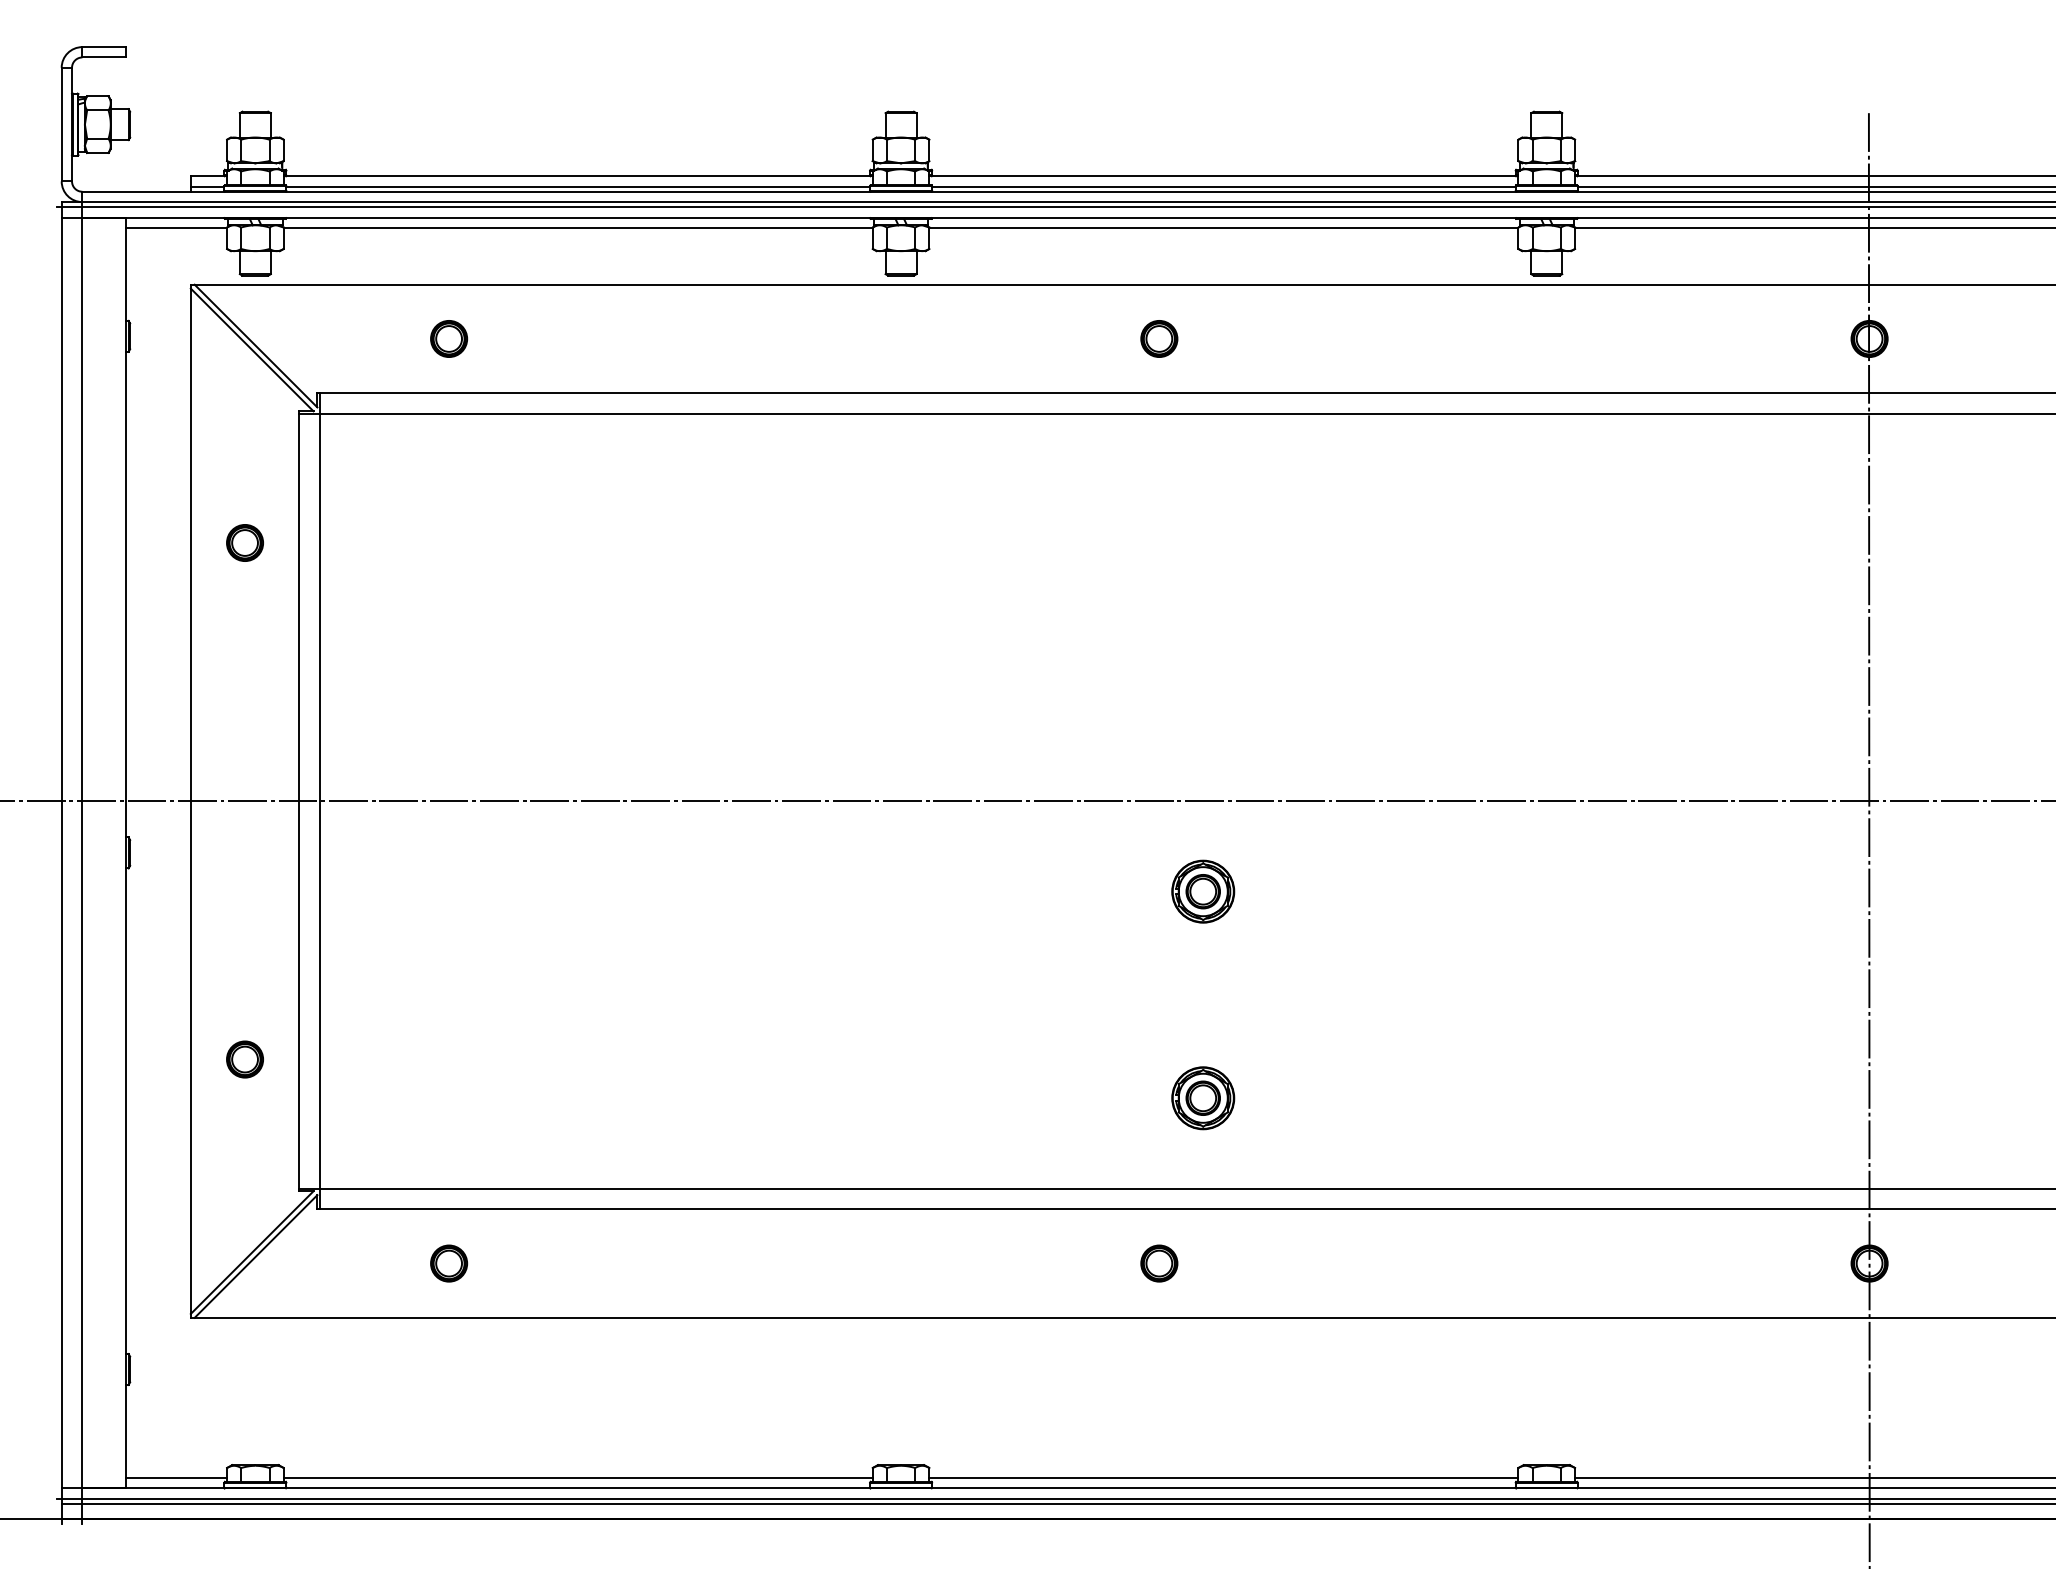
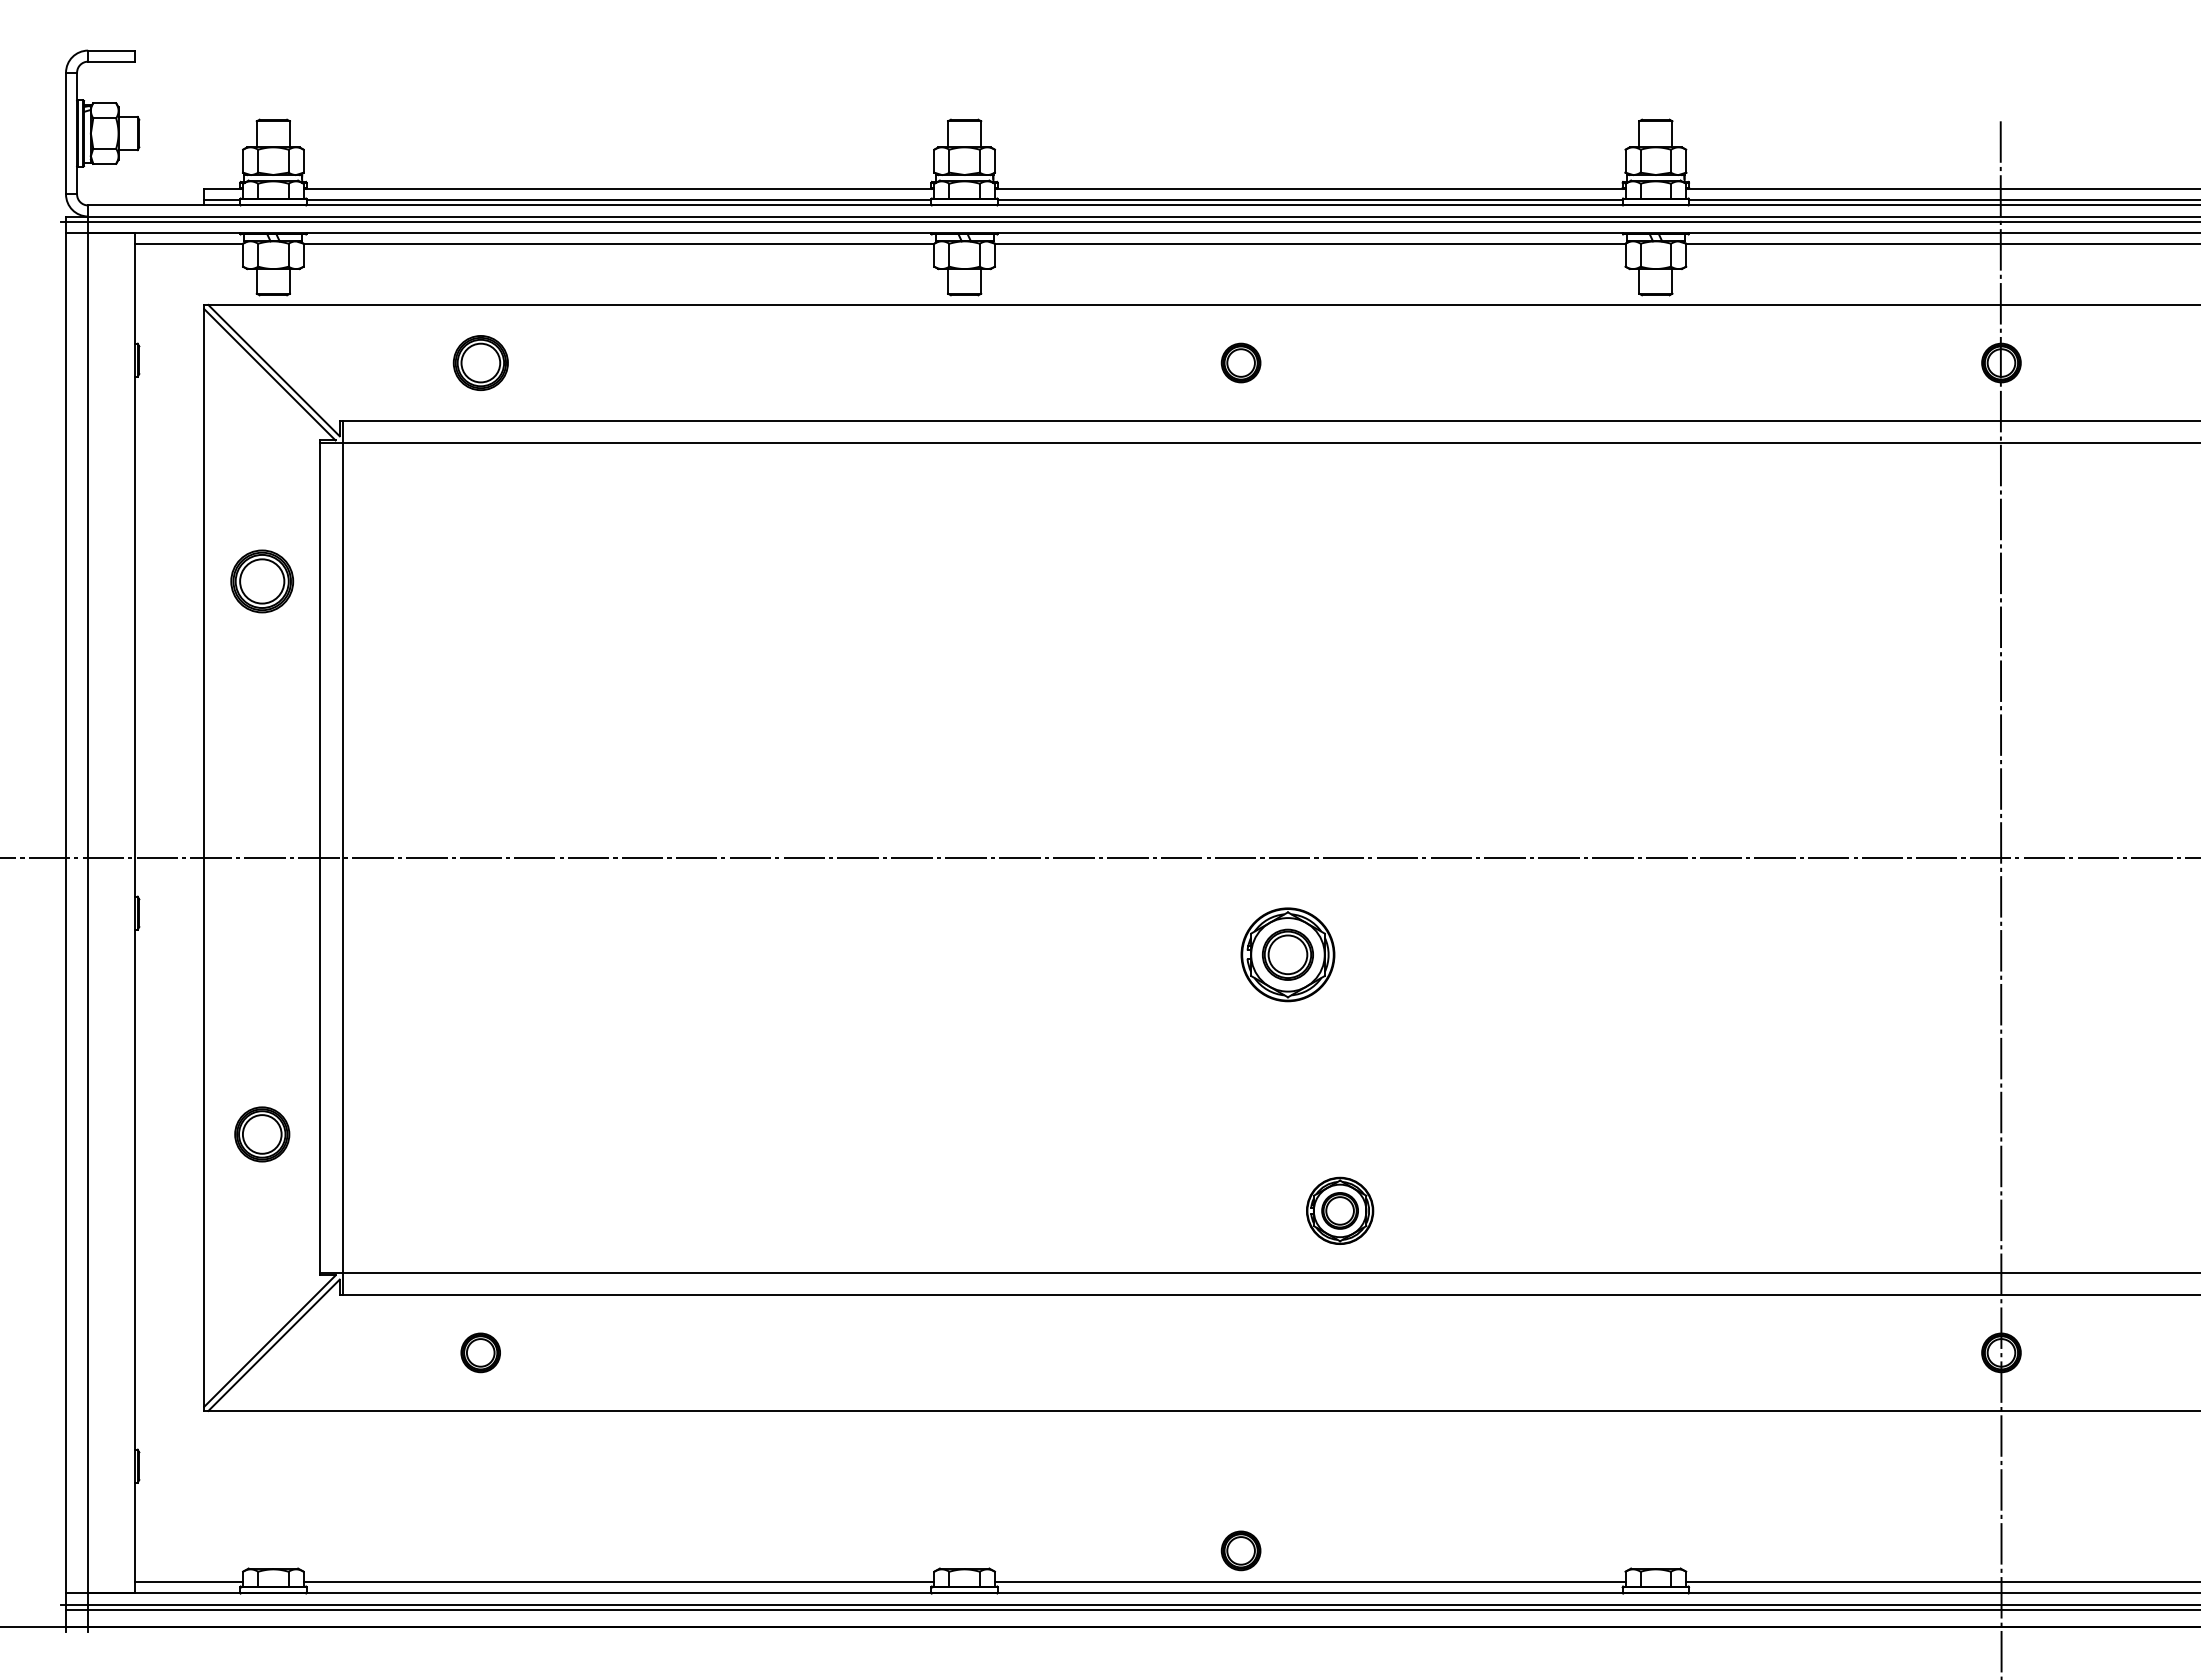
part: (448, 338) -> (480, 362), size x1.4
part: (245, 543) -> (262, 581), size x1.6
part: (1203, 891) -> (1288, 954), size x1.4
part: (245, 1059) -> (262, 1134), size x1.4
part: (1203, 1097) -> (1340, 1210), moved
part: (1158, 1263) -> (1240, 1550), moved

